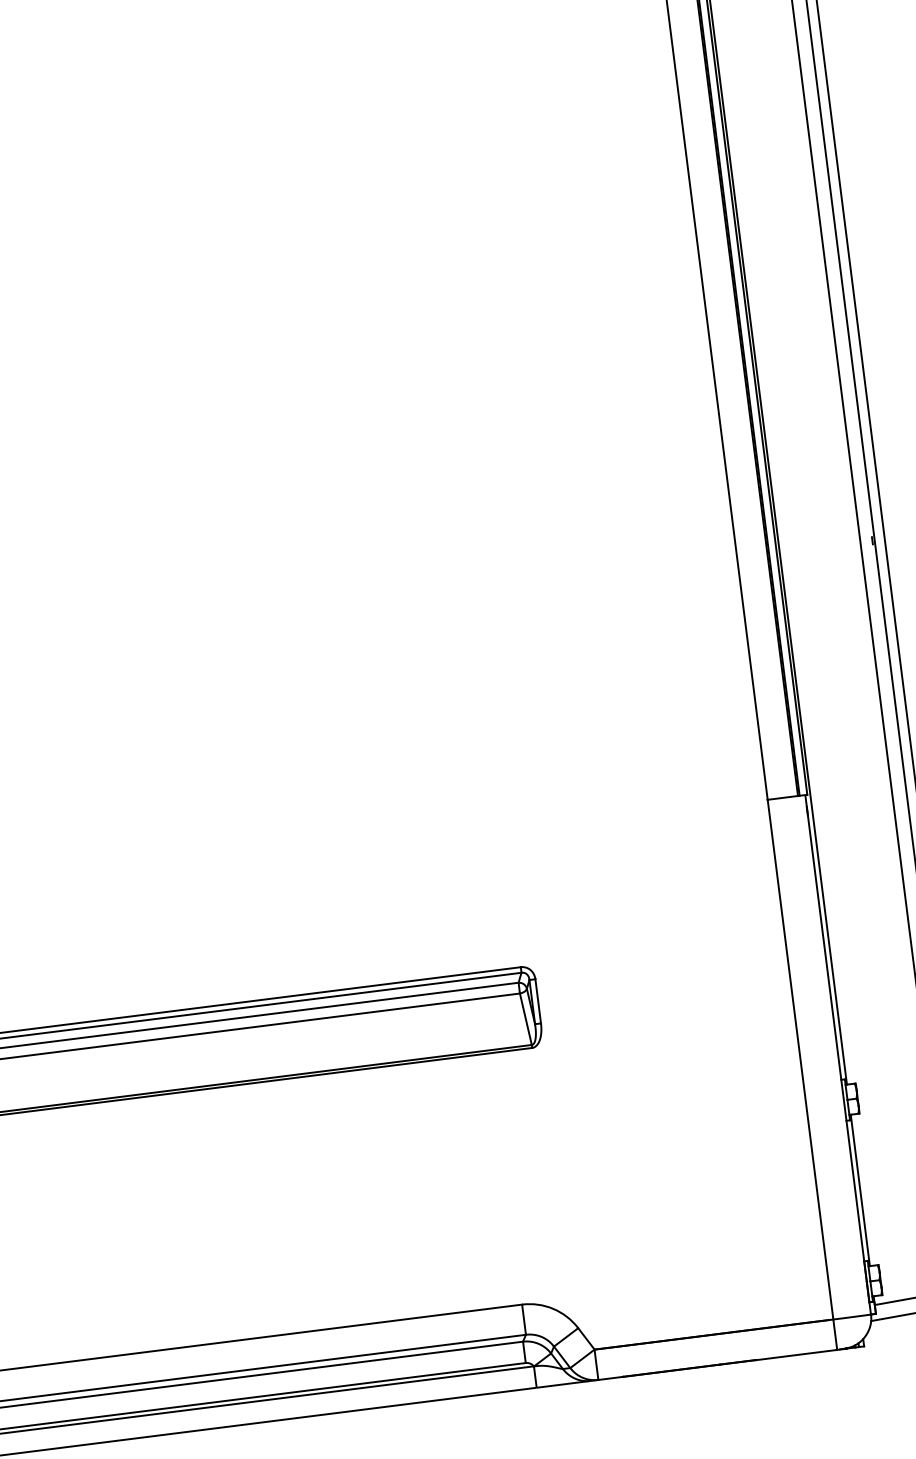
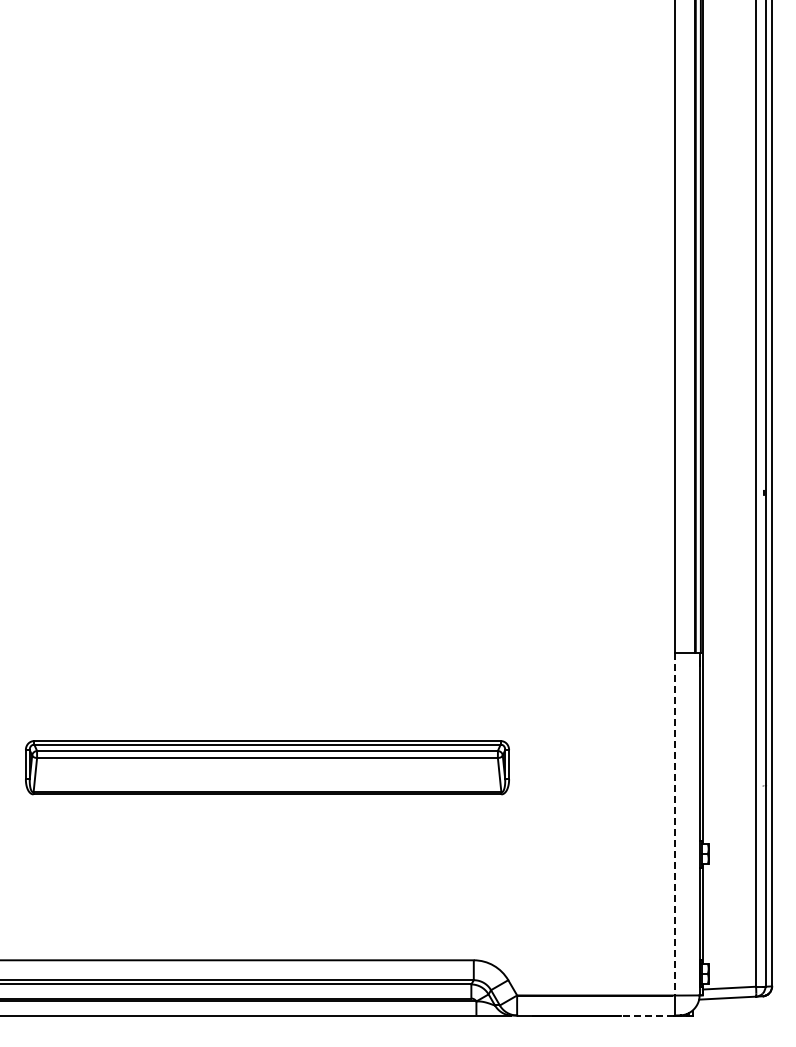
line: (800, 1060) -> (674, 824), solid -> dashed
line: (795, 1355) -> (647, 1015), solid -> dashed

